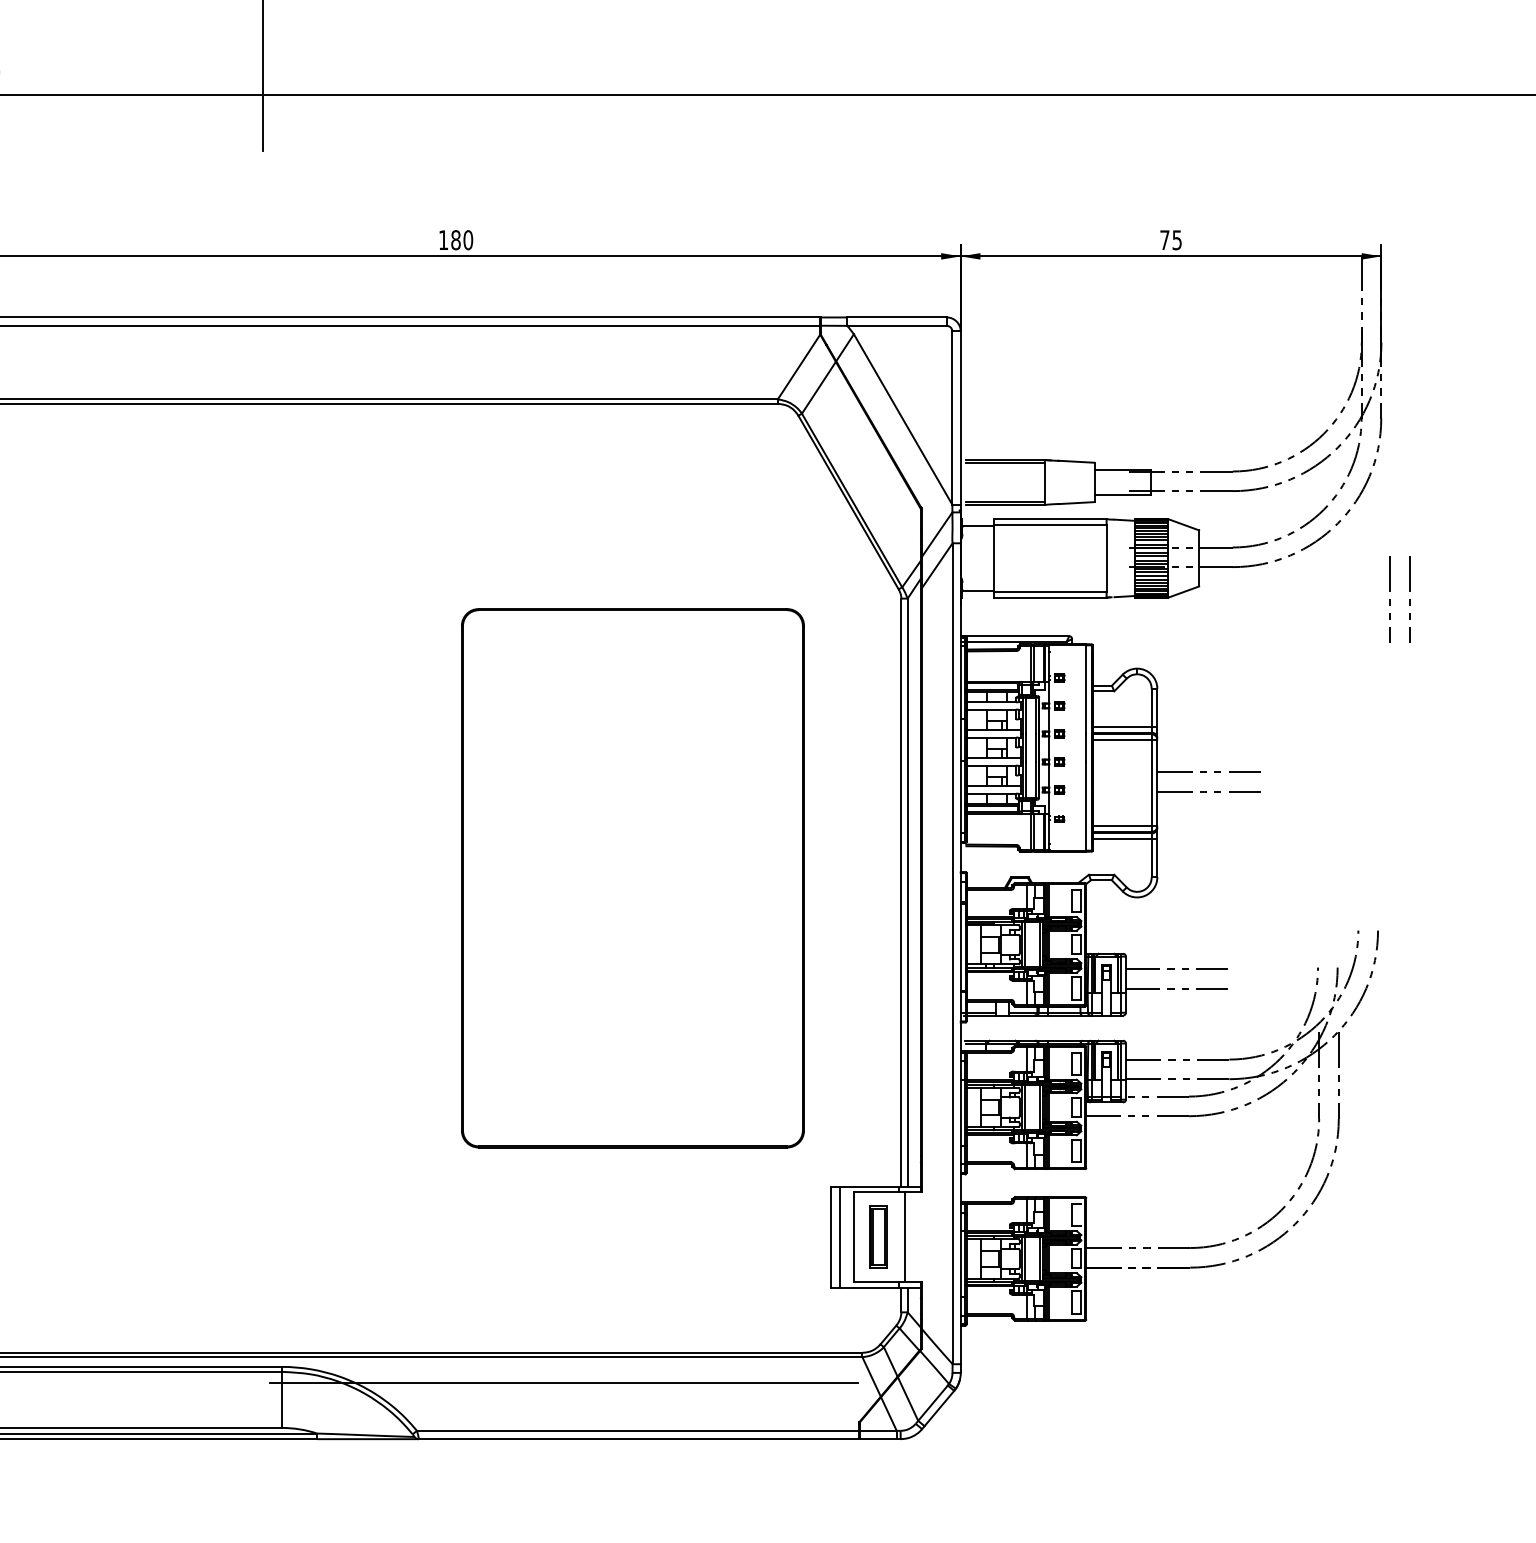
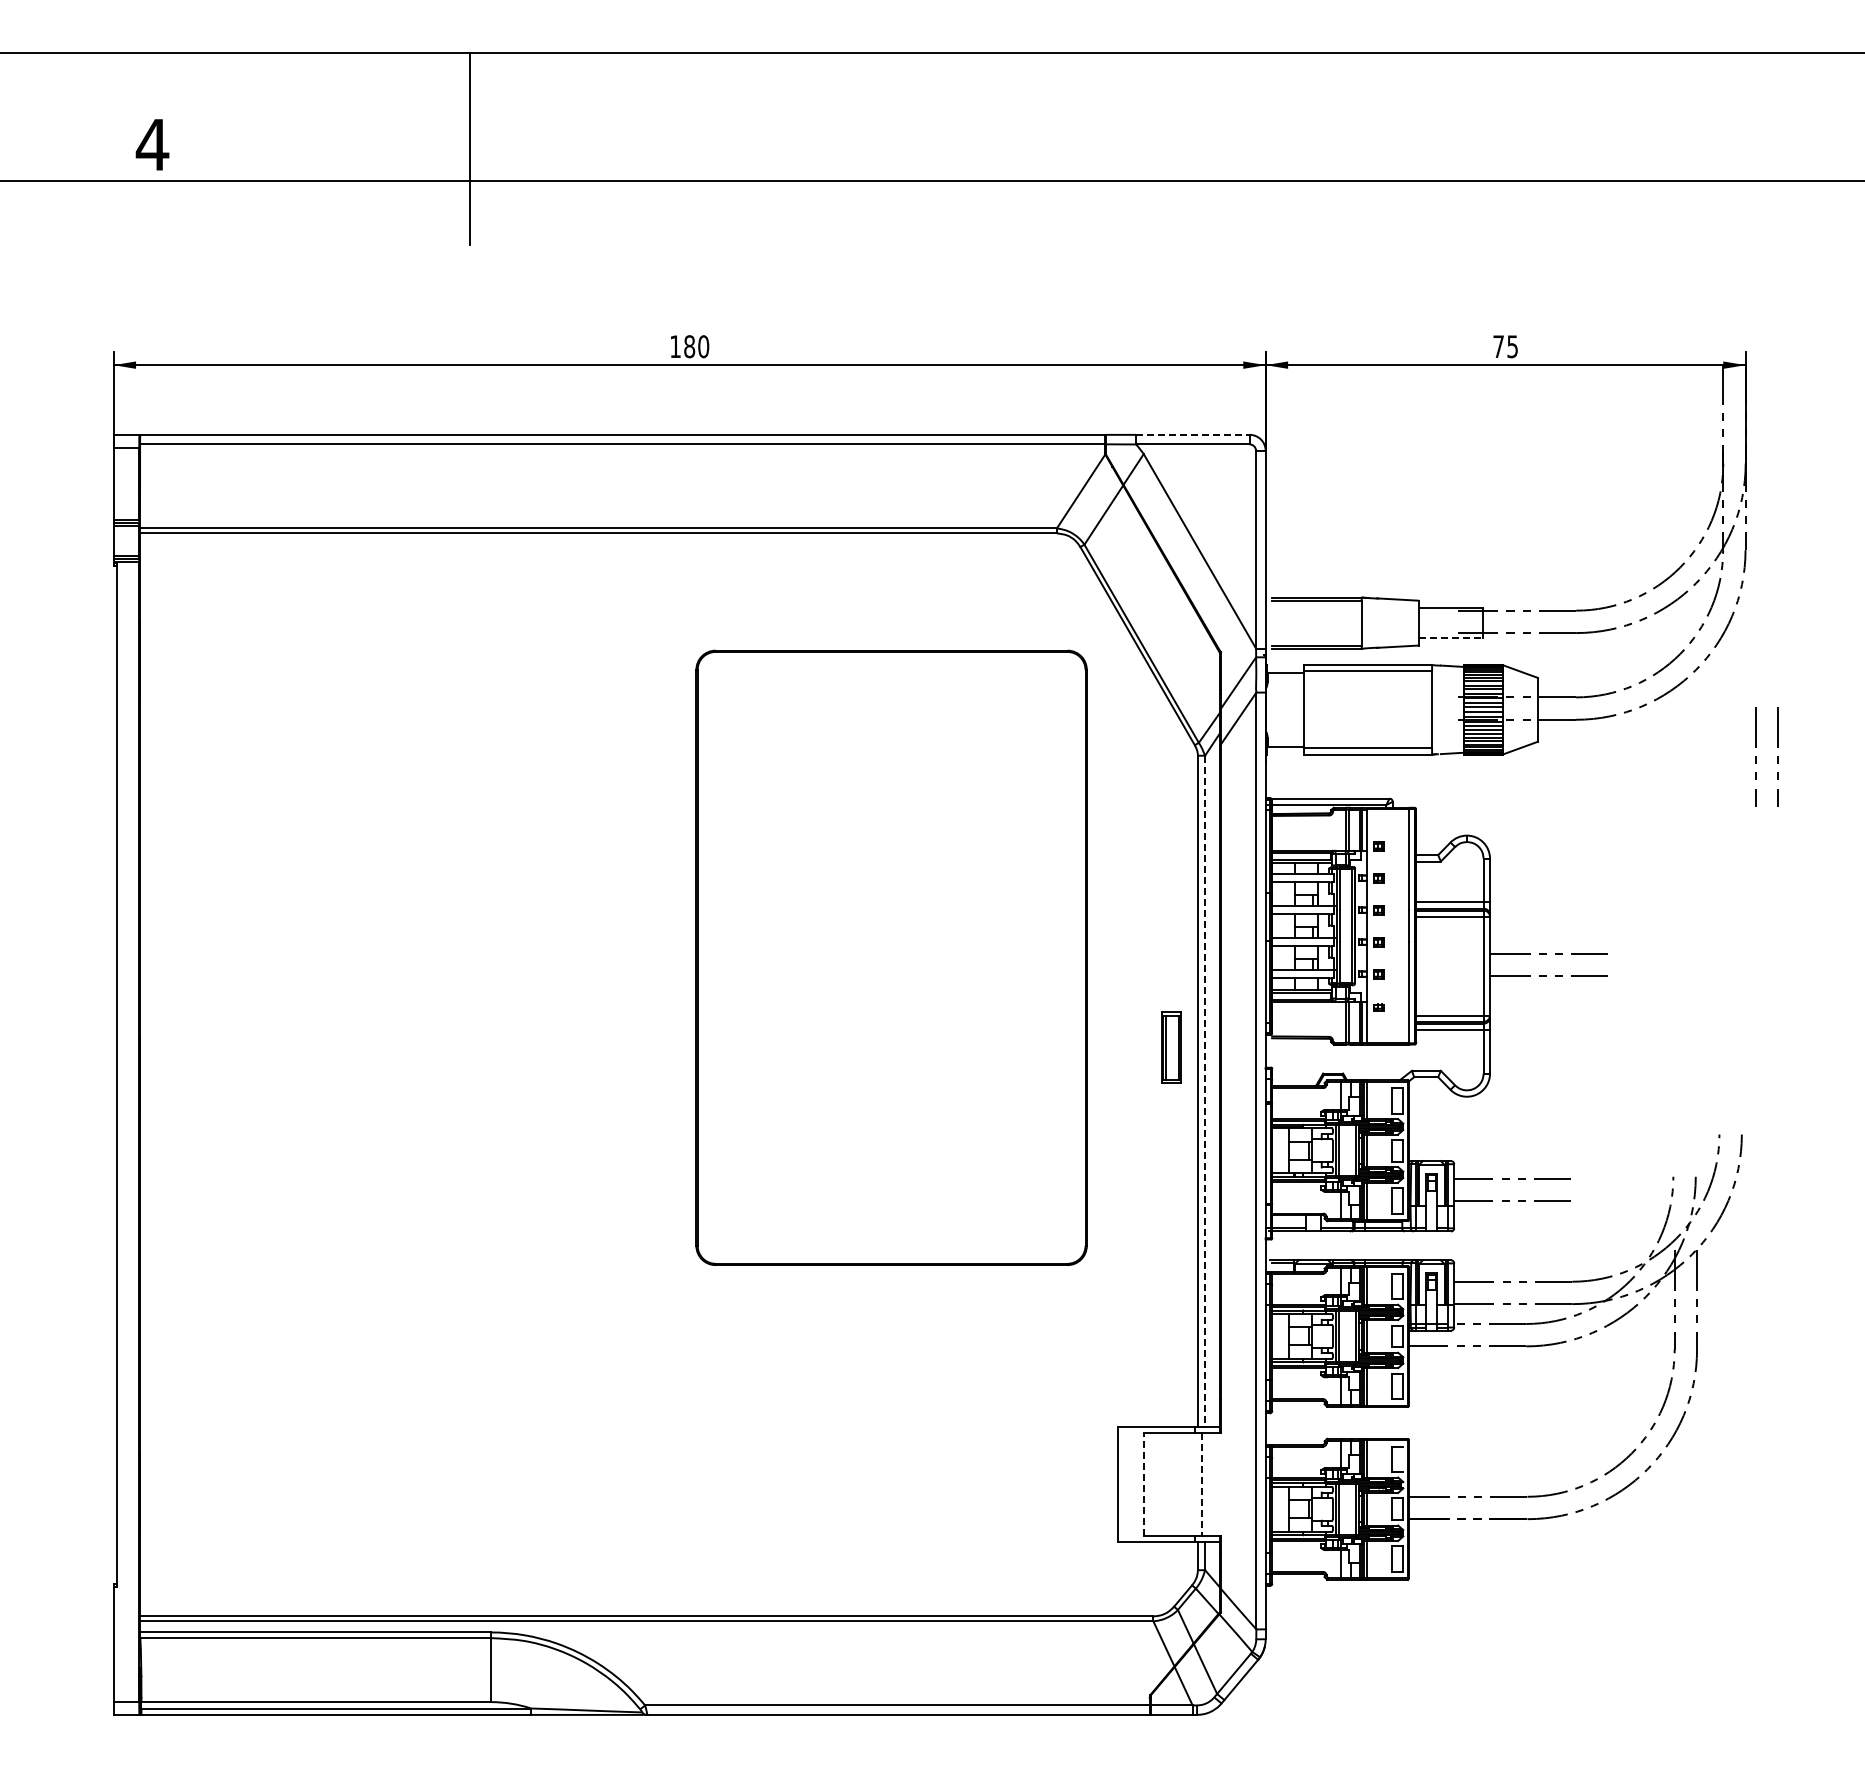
line: (896, 317) -> (1192, 434), solid -> dashed
line: (1123, 495) -> (1451, 637), solid -> dashed
part: (632, 877) -> (891, 957), moved
line: (908, 892) -> (1205, 1091), solid -> dashed
line: (839, 1237) -> (1127, 1484), removed
line: (854, 1237) -> (1144, 1484), solid -> dashed
part: (878, 1237) -> (1171, 1047), moved
line: (904, 1238) -> (1201, 1485), solid -> dashed
line: (562, 1382) -> (811, 1650), removed

